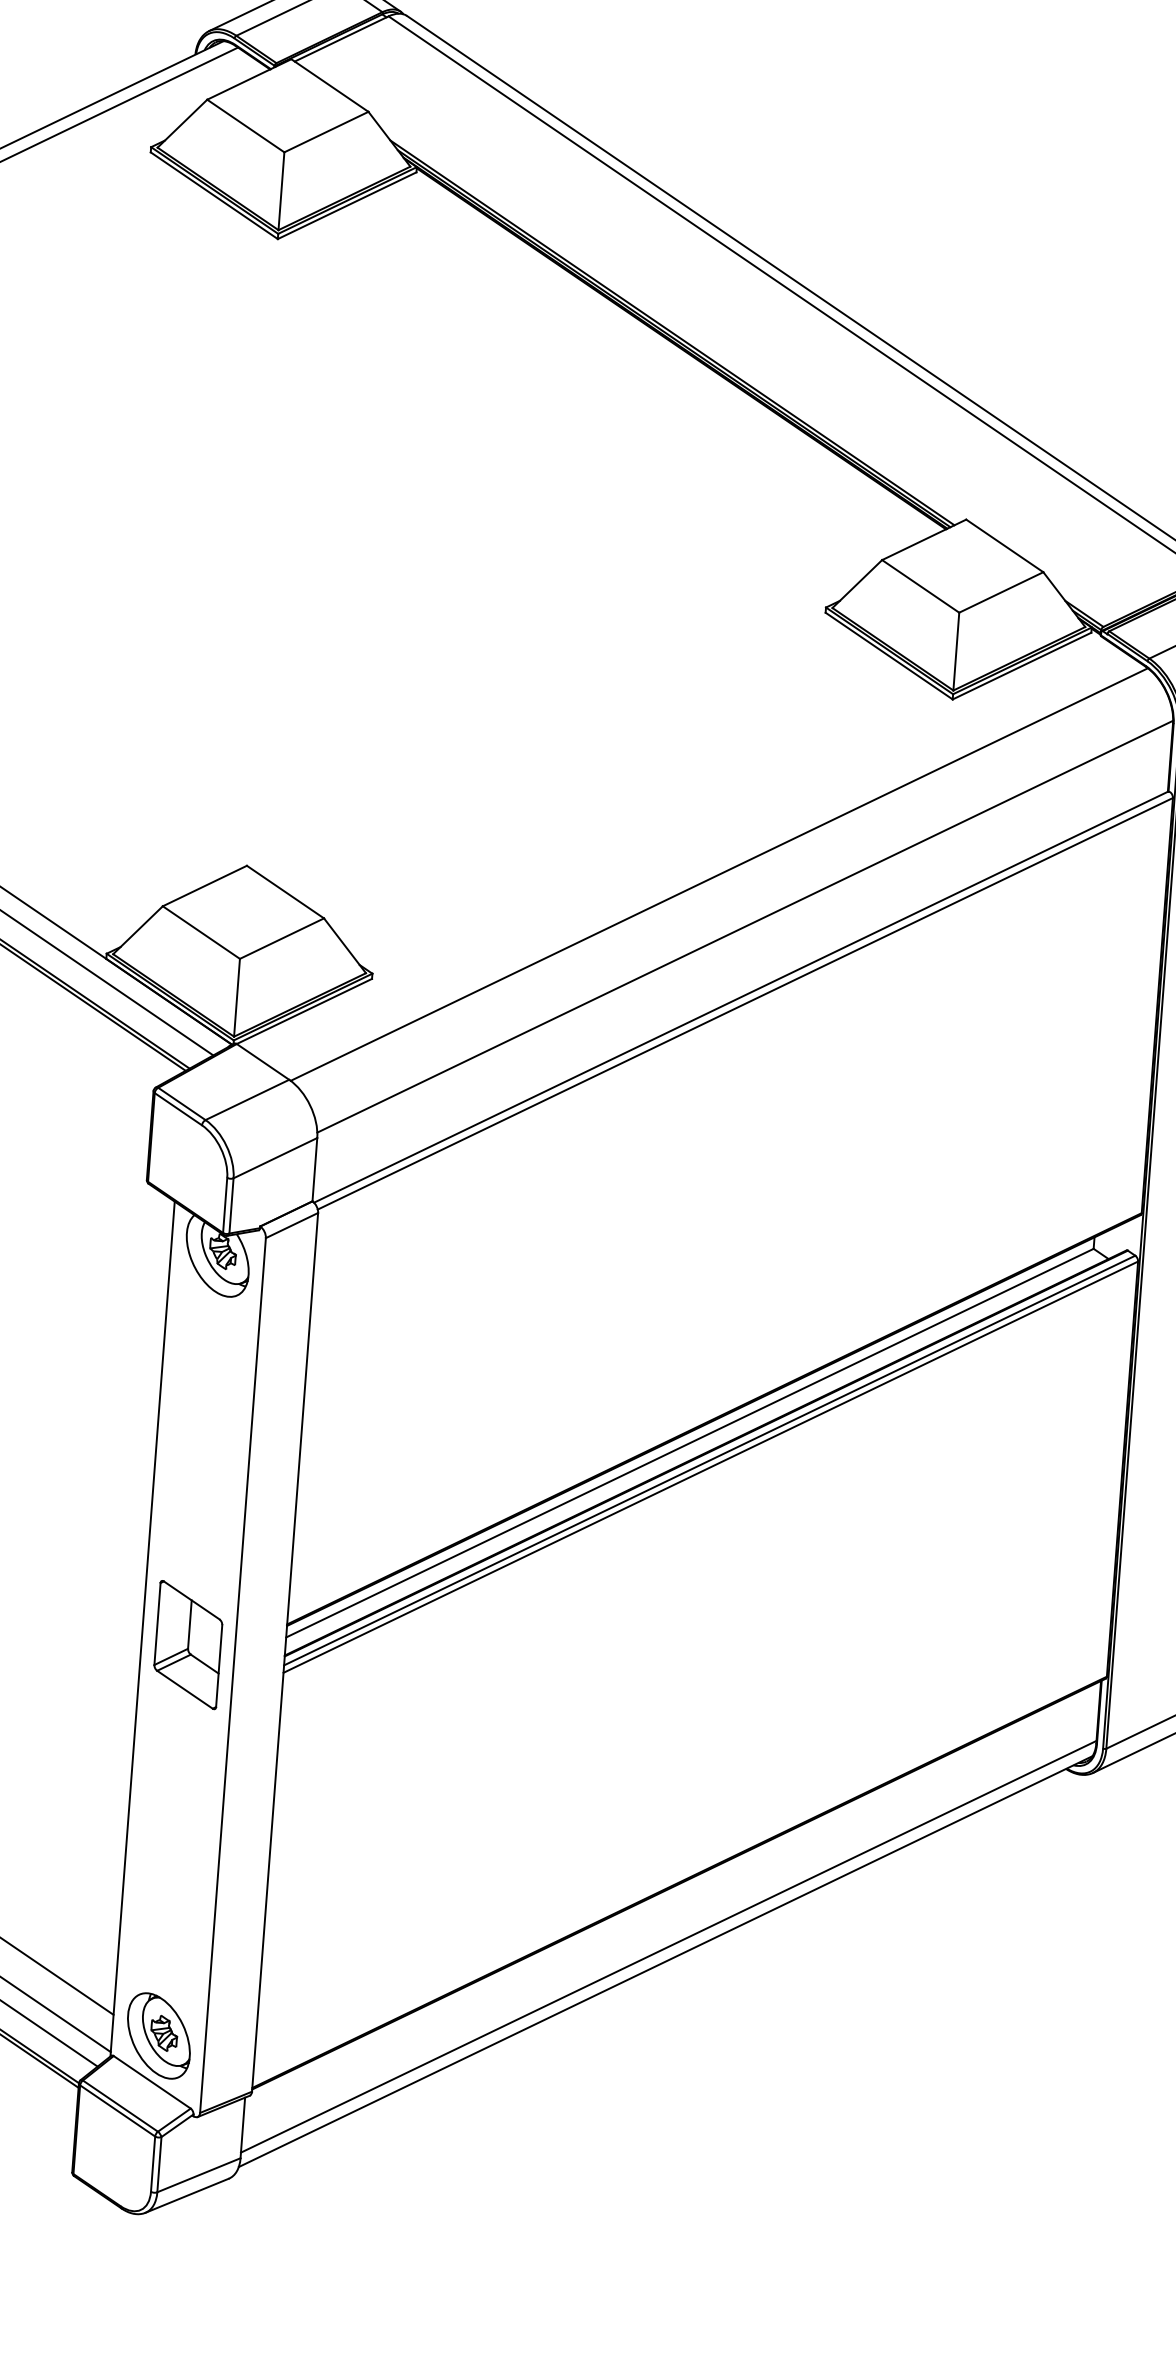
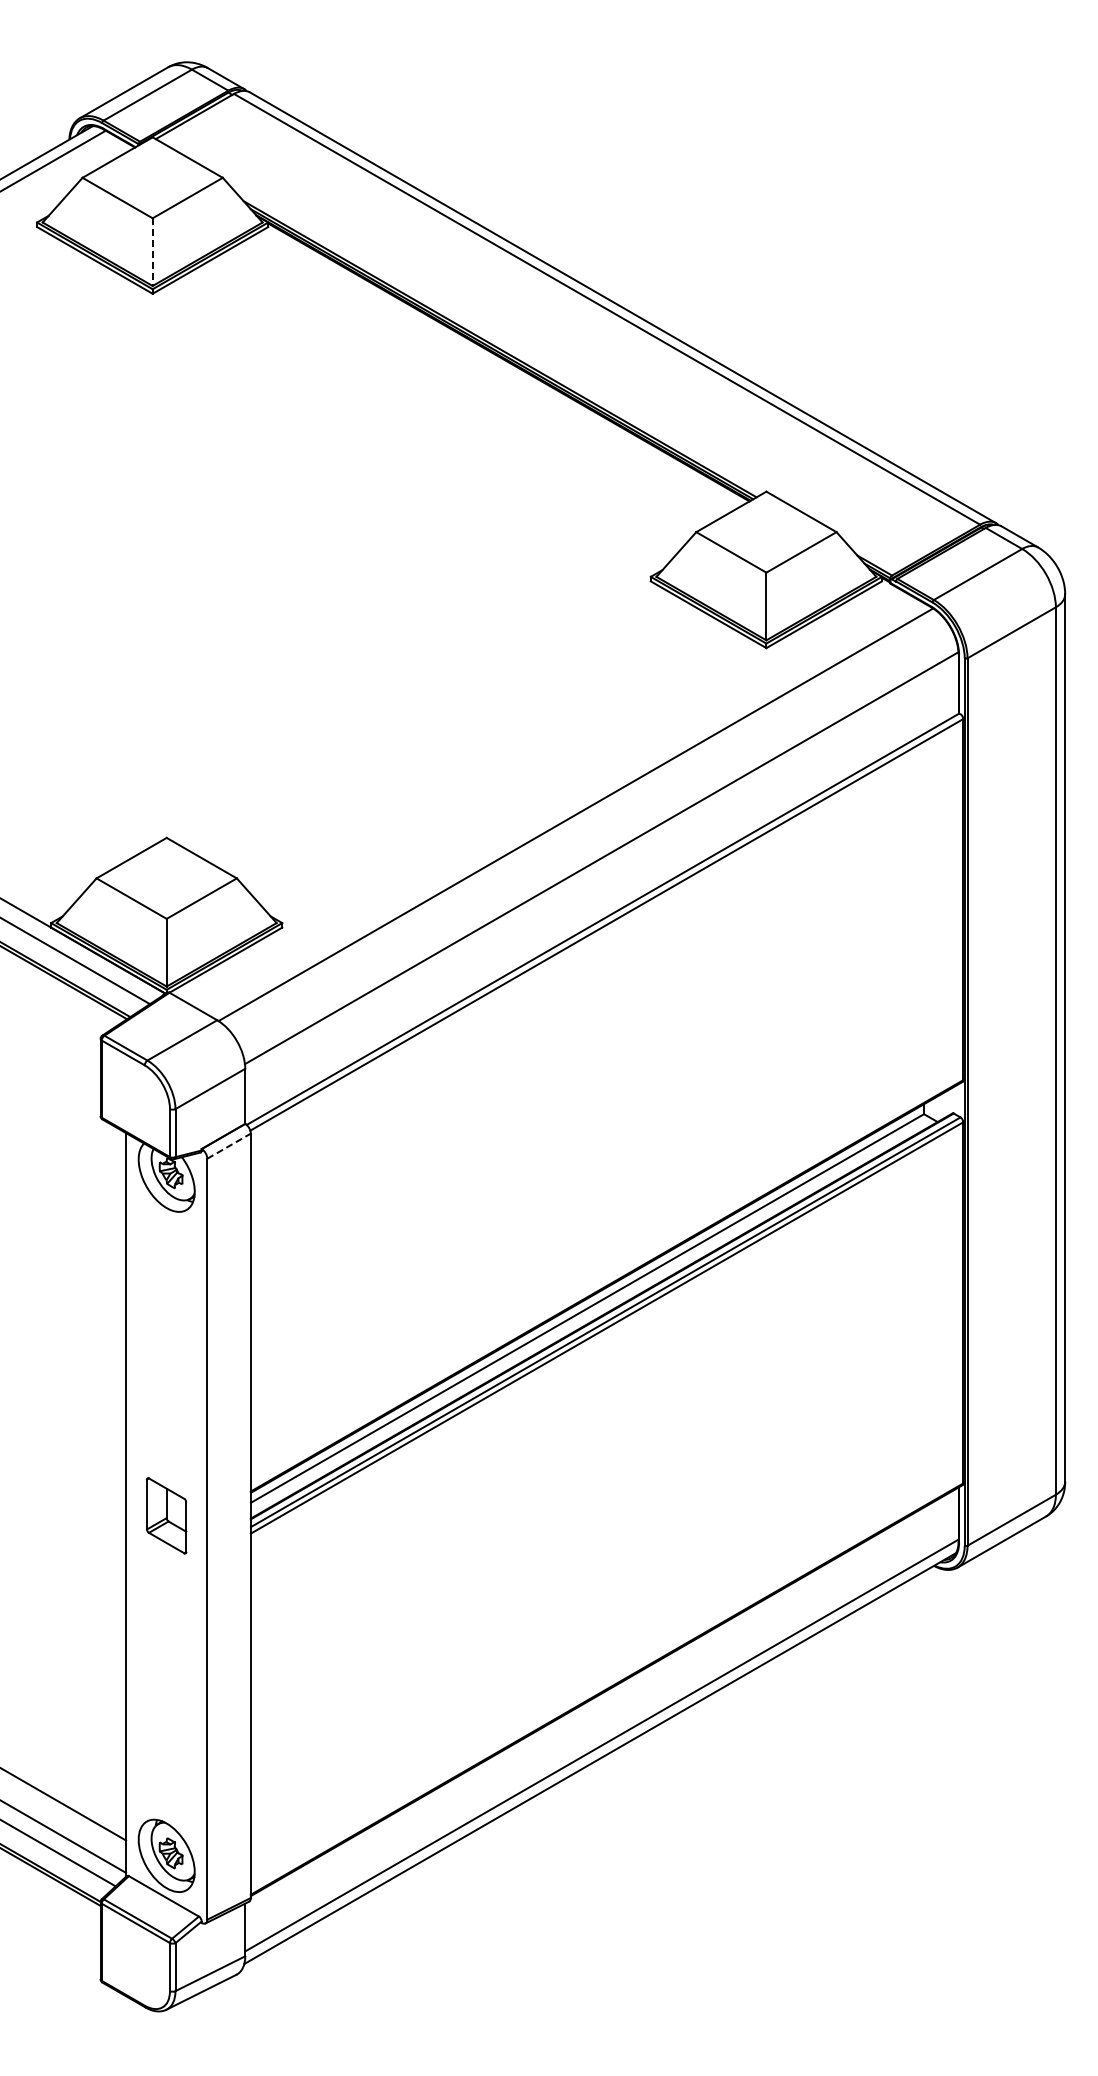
line: (281, 191) -> (152, 252), solid -> dashed
line: (292, 1224) -> (229, 1145), solid -> dashed
part: (188, 1644) -> (166, 1515), size x0.7

